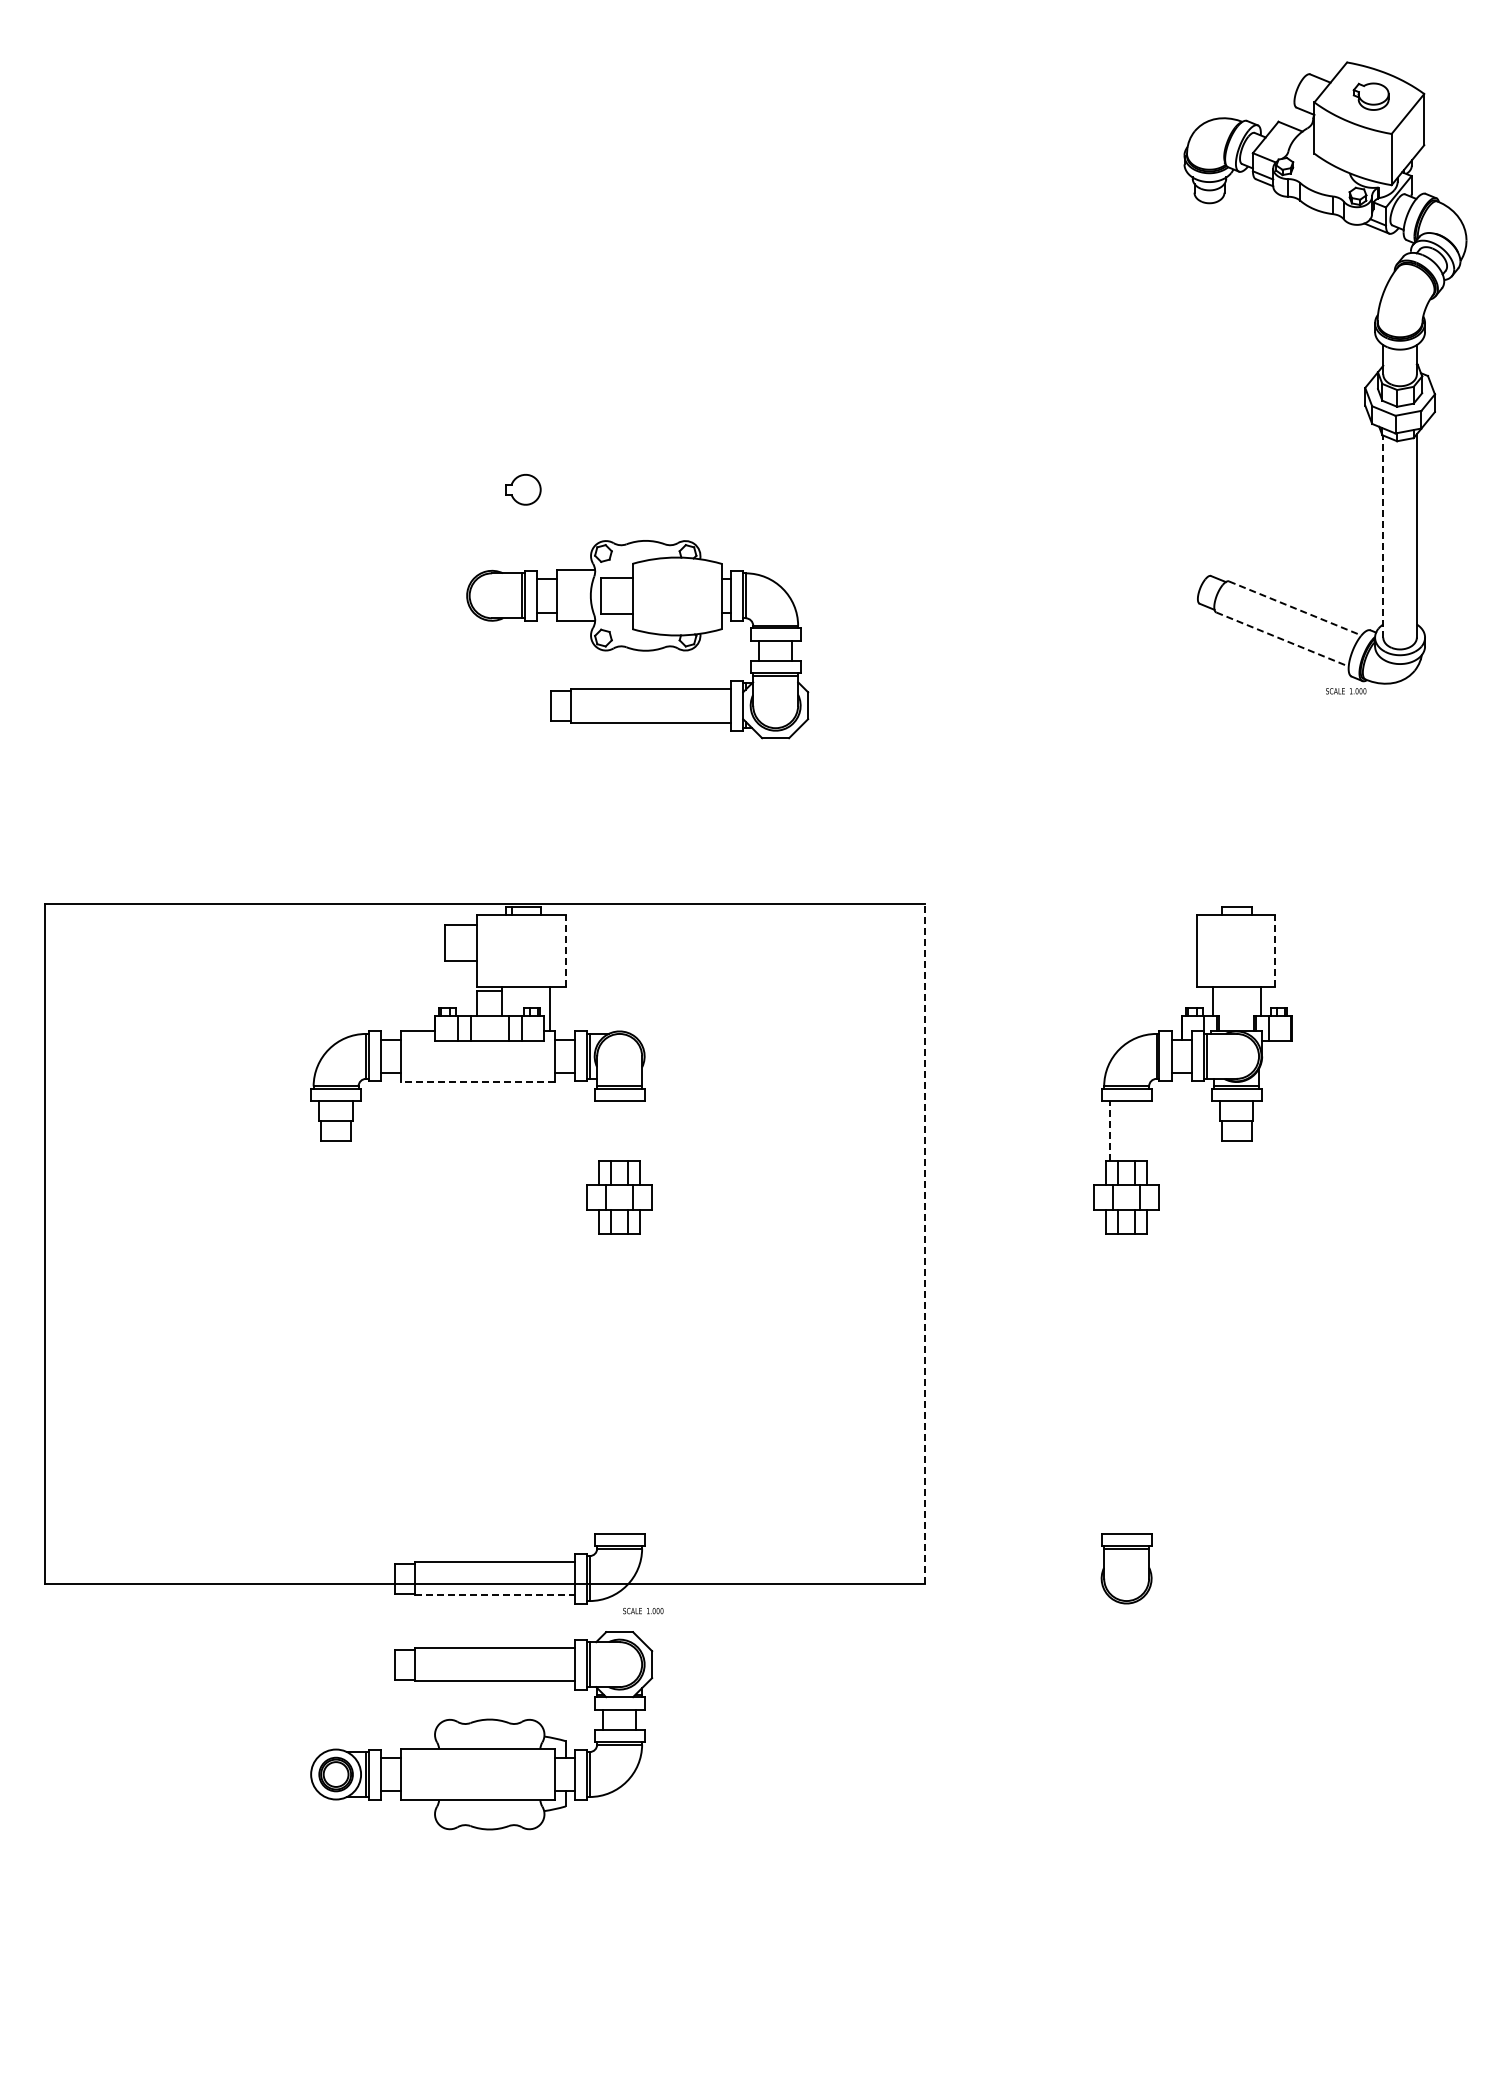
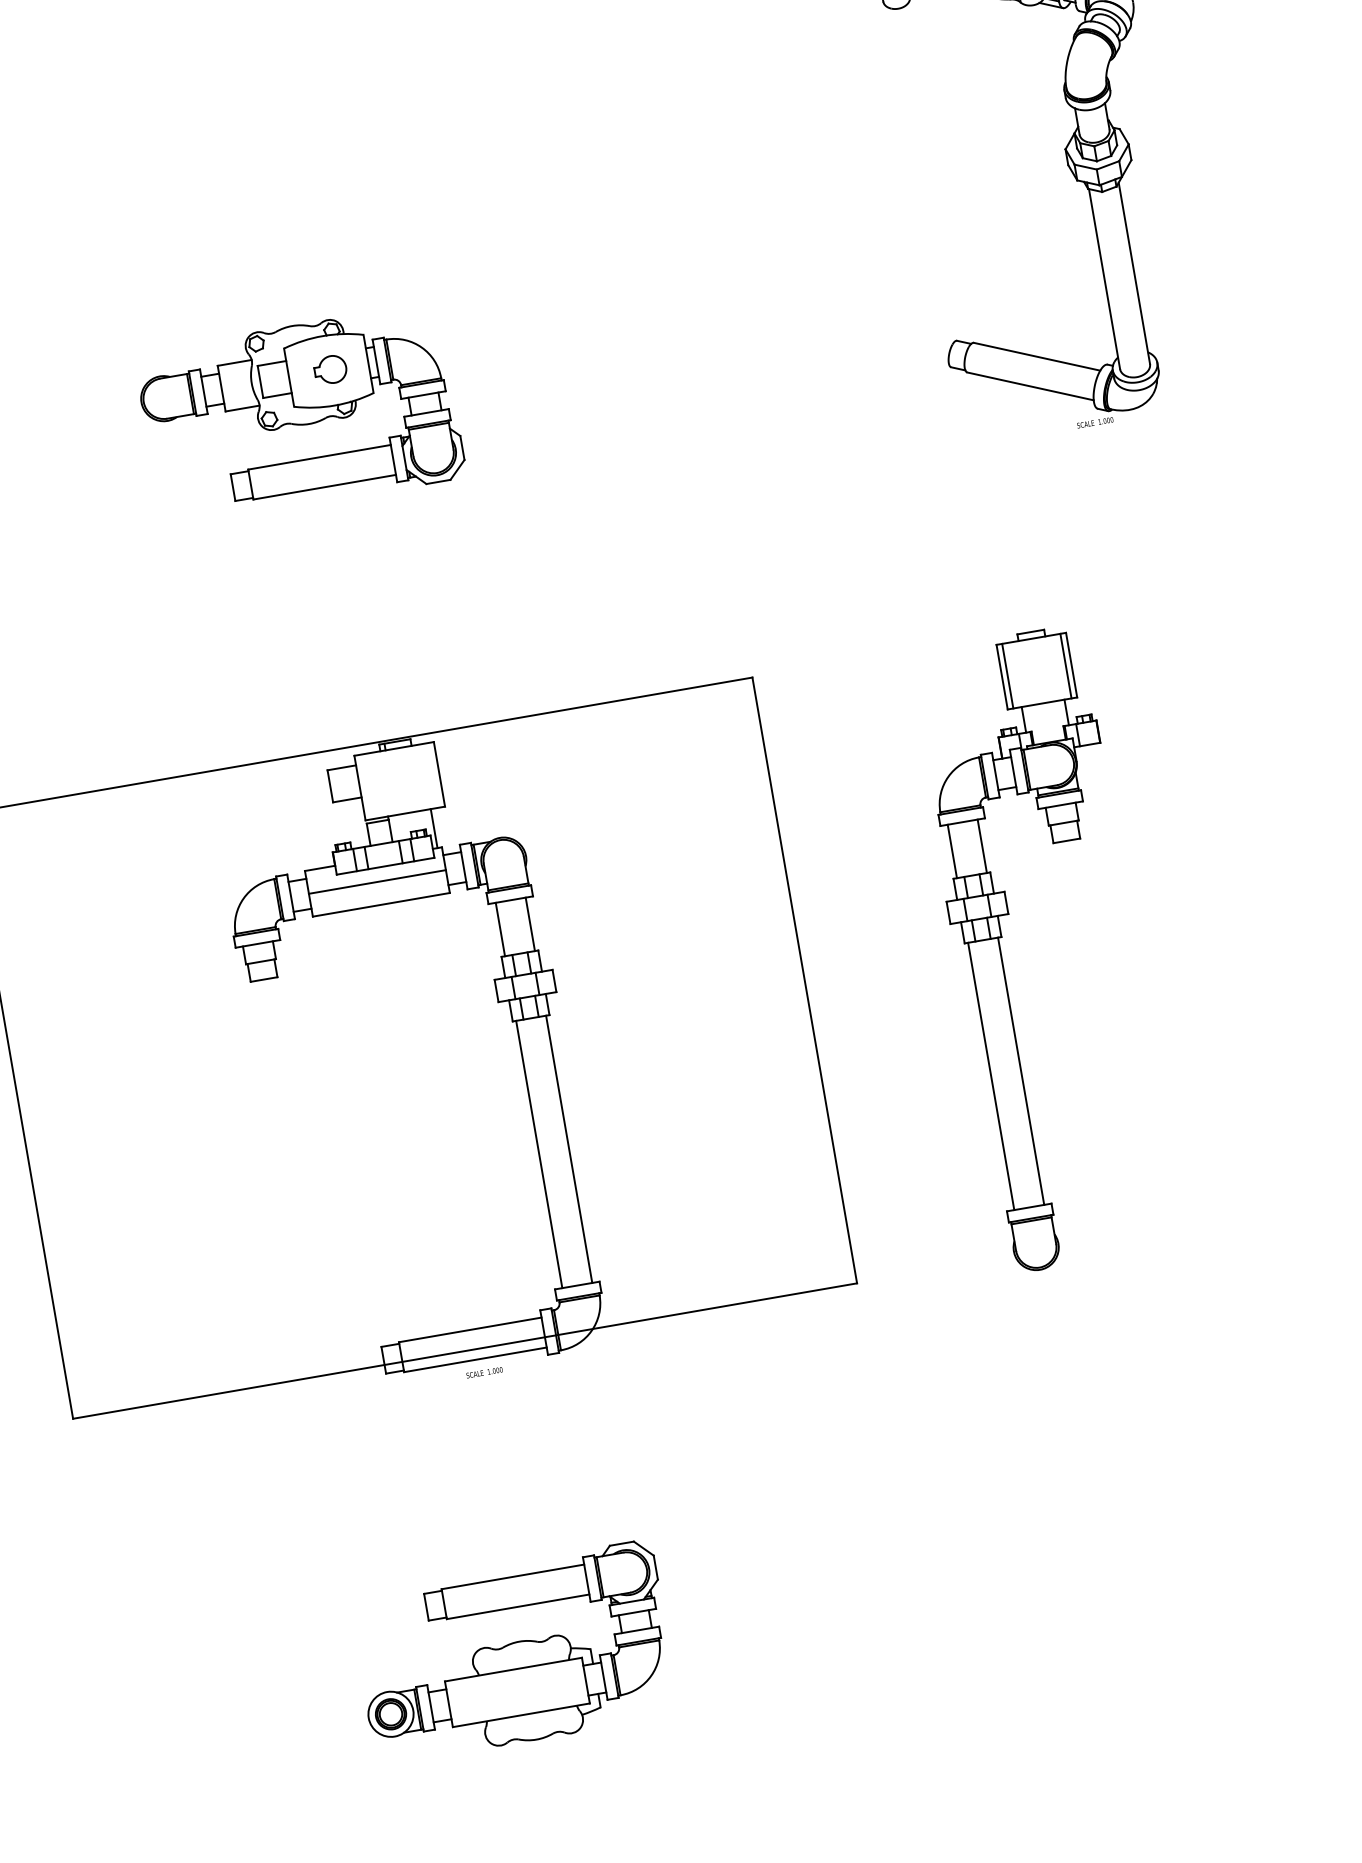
line: (1383, 536) -> (1104, 279), dashed -> solid
line: (1295, 608) -> (1037, 356), dashed -> solid
part: (637, 639) -> (300, 415), moved
line: (1282, 639) -> (1030, 386), dashed -> solid
line: (565, 950) -> (439, 774), dashed -> solid
line: (1203, 950) -> (1007, 675), added
line: (1268, 950) -> (1065, 665), added
line: (1274, 950) -> (1071, 664), dashed -> solid
line: (477, 1056) -> (377, 882), added
line: (477, 1082) -> (381, 905), dashed -> solid
line: (602, 1131) -> (500, 929), added
line: (636, 1131) -> (530, 924), added
line: (1109, 1131) -> (952, 851), dashed -> solid
line: (1143, 1131) -> (982, 846), added
line: (924, 1244) -> (804, 980), dashed -> solid
line: (602, 1383) -> (538, 1154), added
line: (636, 1383) -> (569, 1149), added
line: (1109, 1383) -> (990, 1076), added
line: (1143, 1383) -> (1021, 1071), added
line: (494, 1595) -> (475, 1360), dashed -> solid
text: (643, 1611) -> (484, 1373), moved
part: (481, 1730) -> (513, 1652), moved

